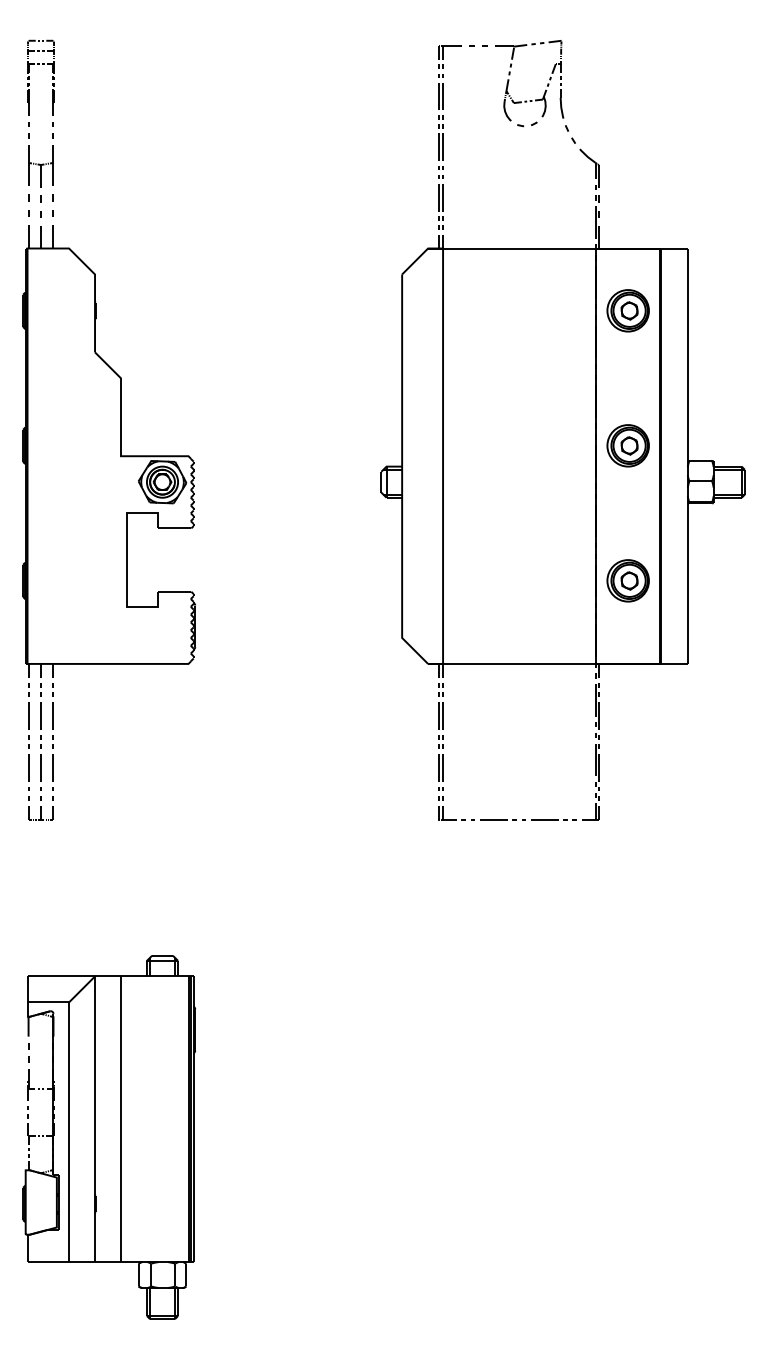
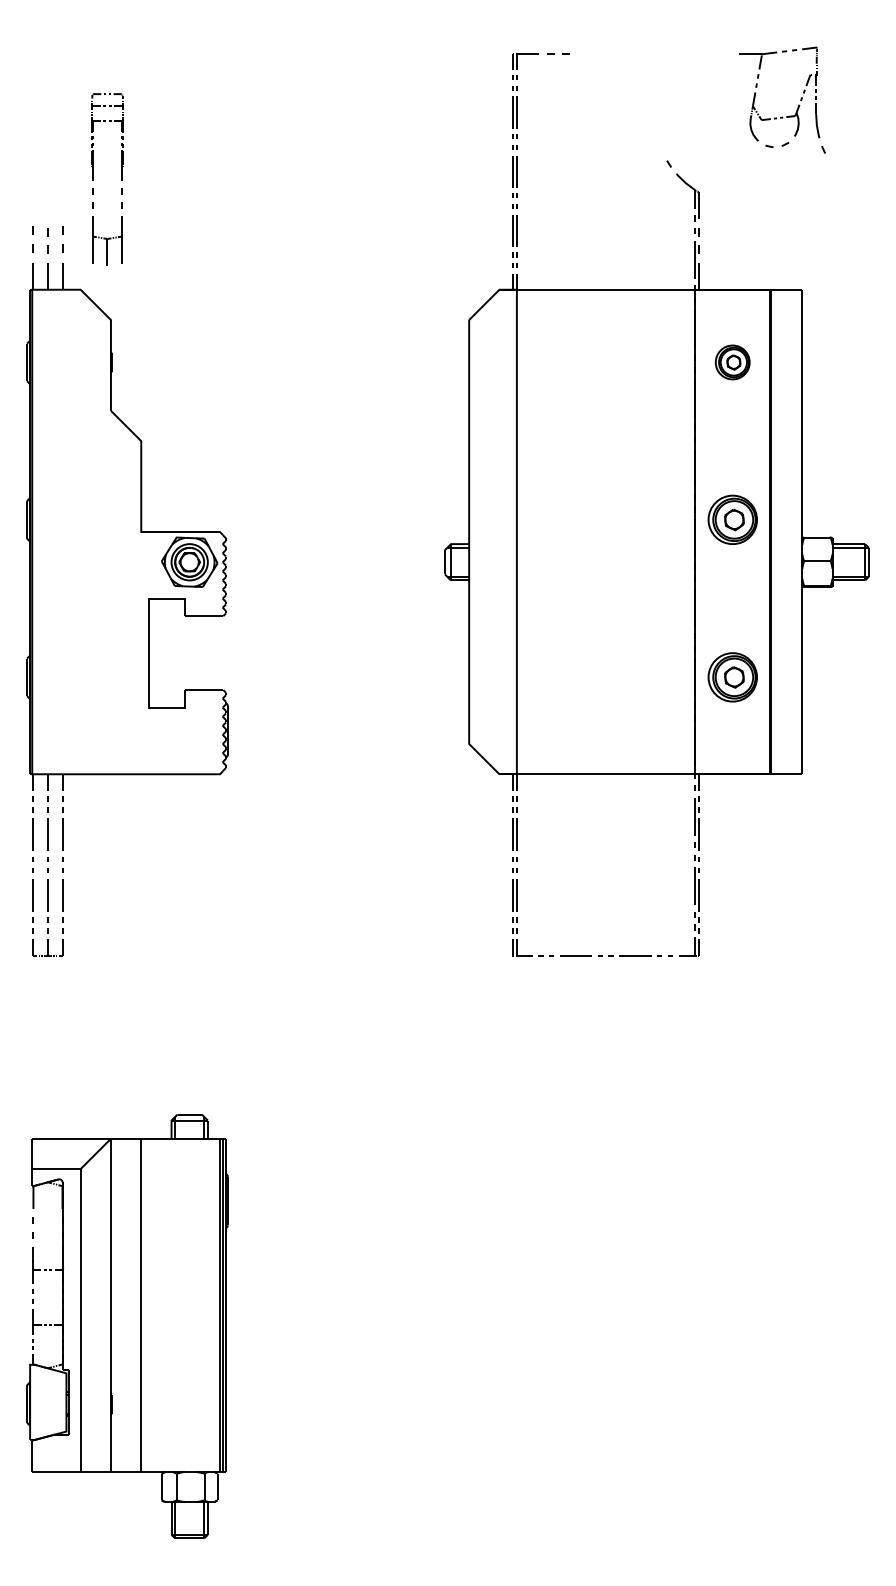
part: (544, 91) -> (797, 106), moved
part: (29, 113) -> (94, 178), moved
part: (627, 310) -> (731, 362), size x0.7

